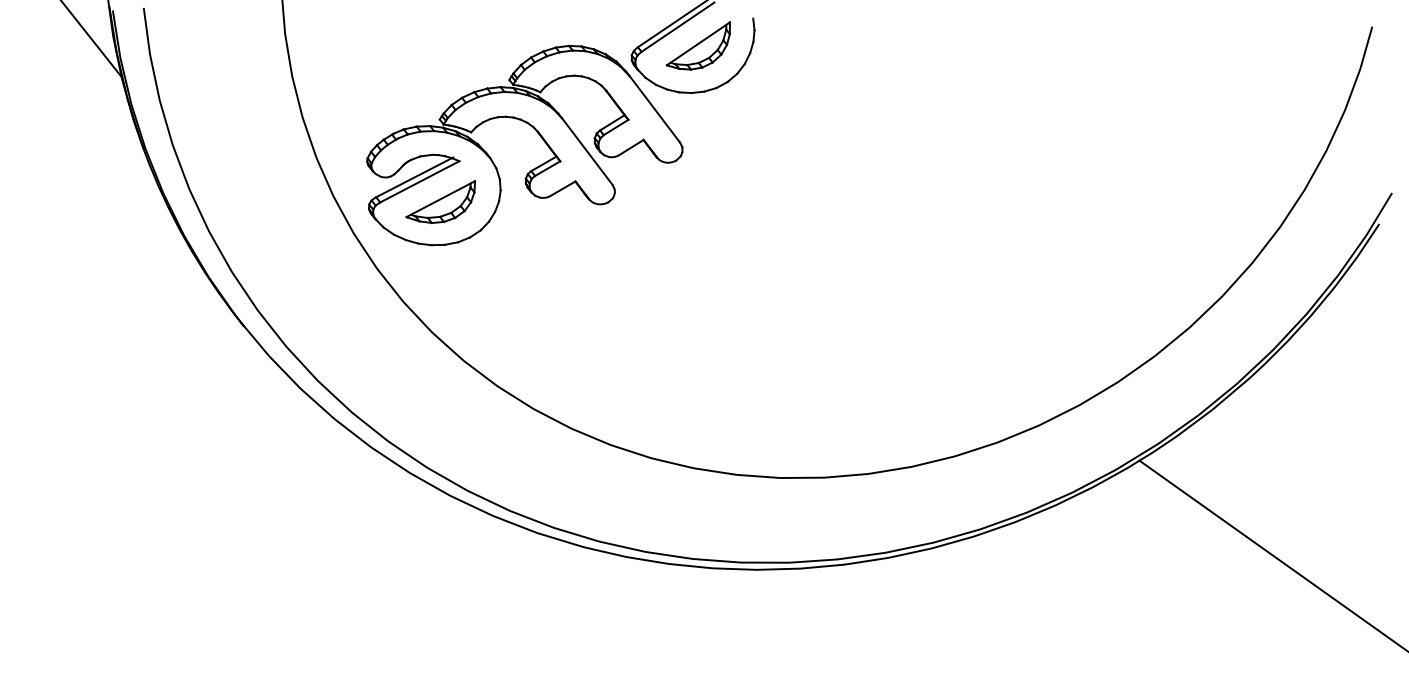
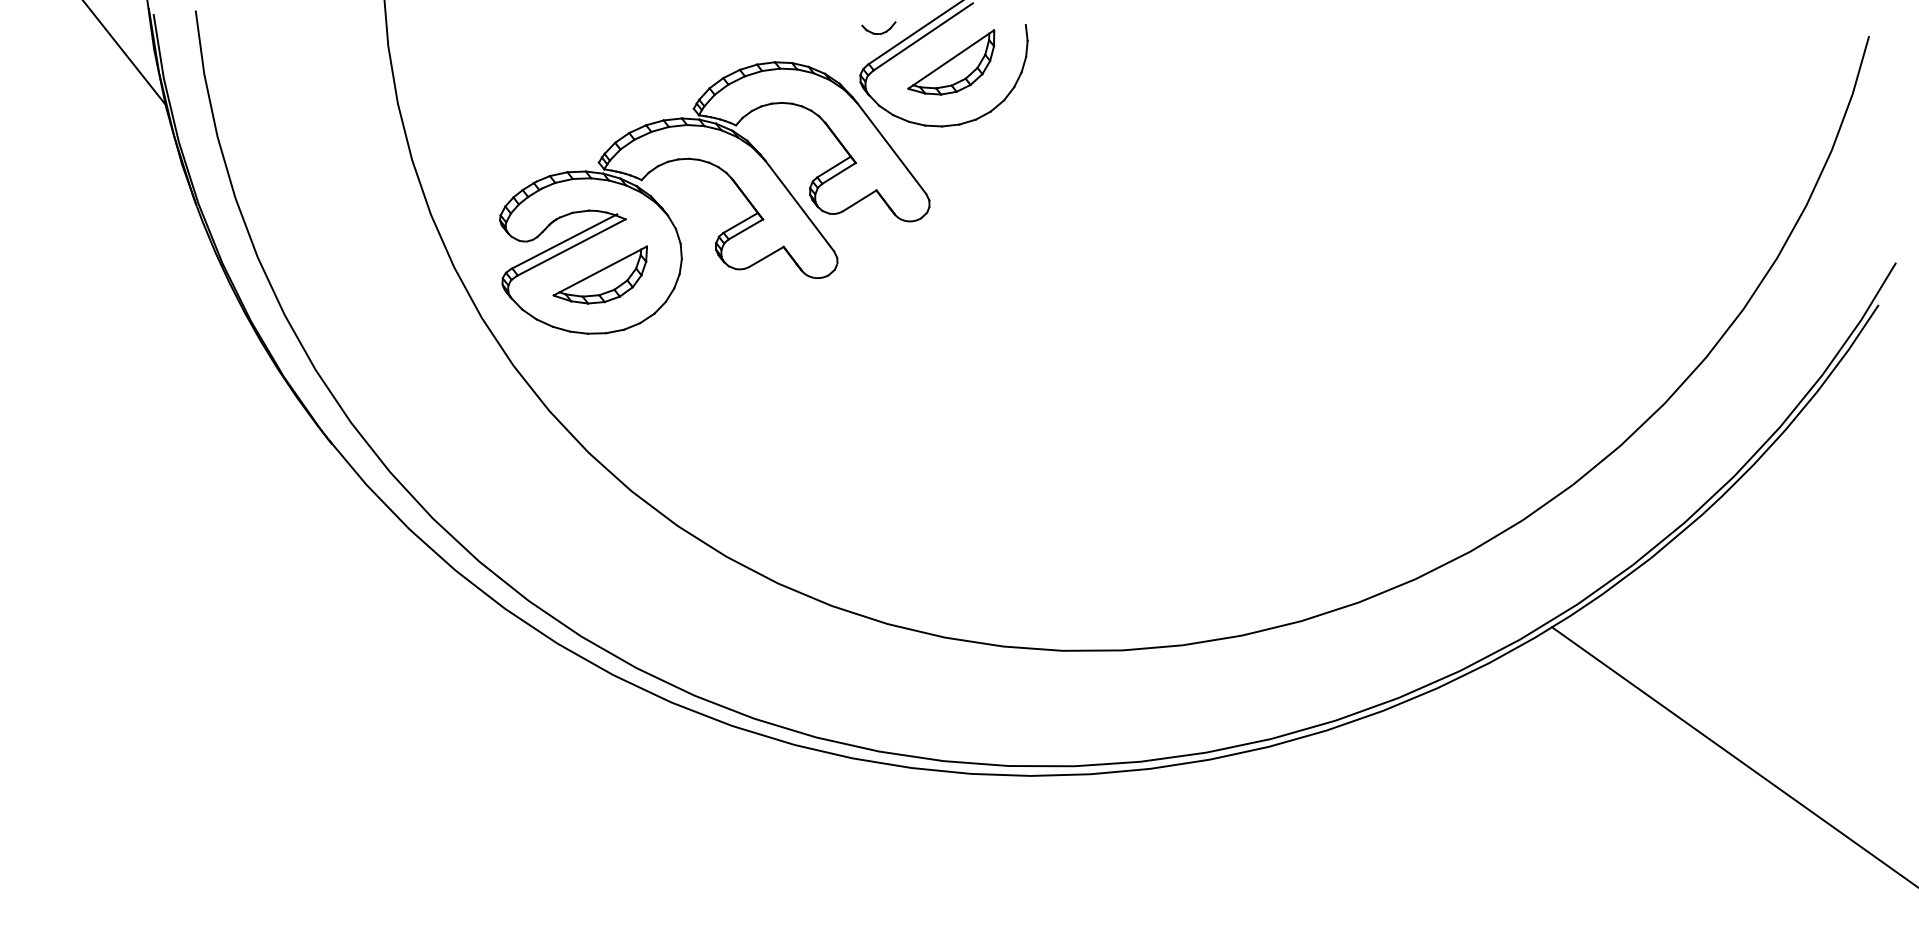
part: (645, 20) -> (879, 27), added

